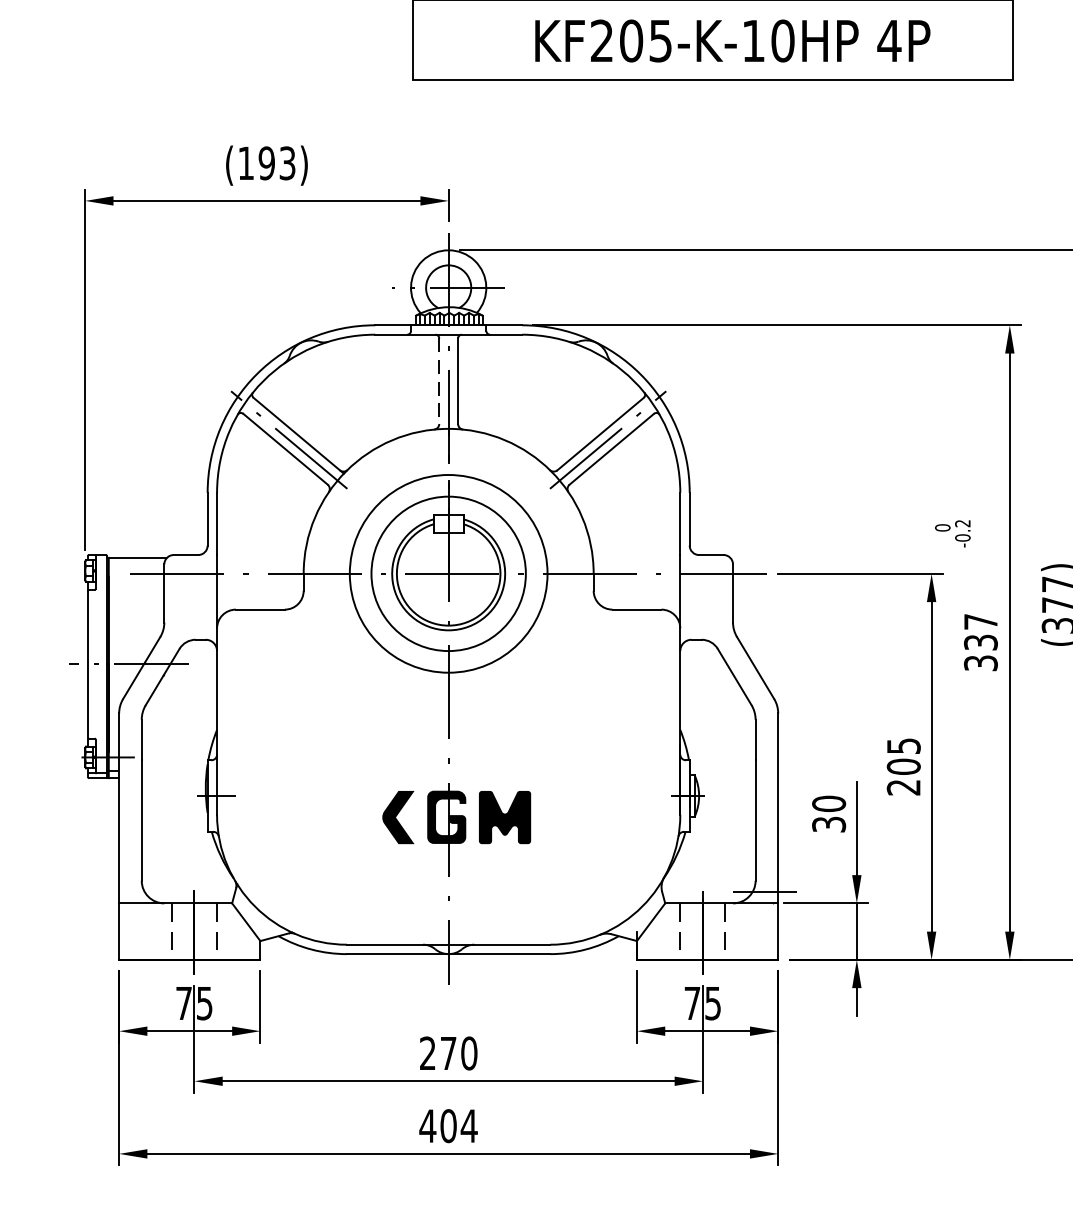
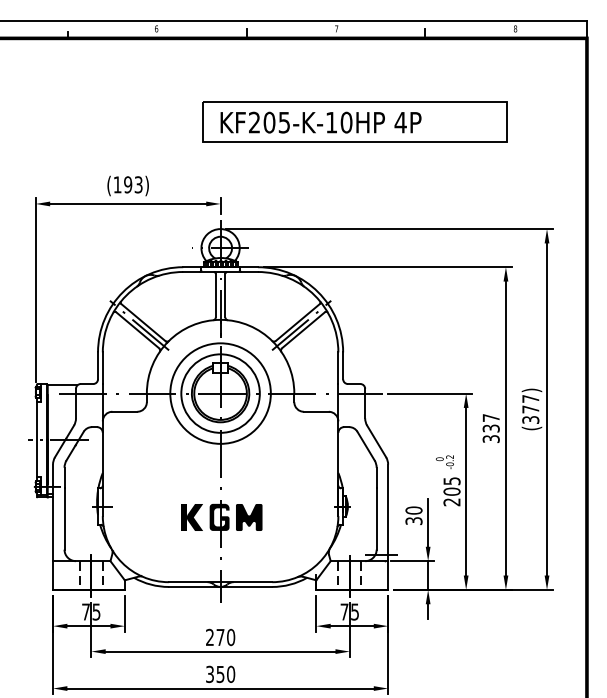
text: (731, 40) -> (320, 122), moved
line: (438, 380) -> (215, 295), dashed -> solid
text: (951, 532) -> (444, 461), moved
fill: (375, 817) -> (183, 517), added
text: (448, 1126) -> (220, 674), 404 -> 350

